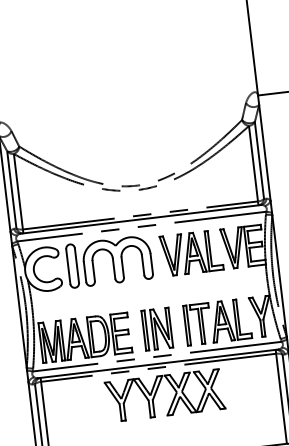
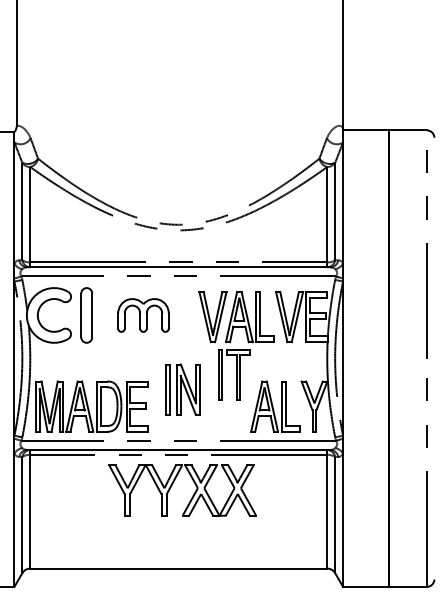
part: (117, 260) -> (143, 315), size x0.6
part: (198, 324) -> (234, 374), moved
part: (157, 329) -> (182, 389), moved

